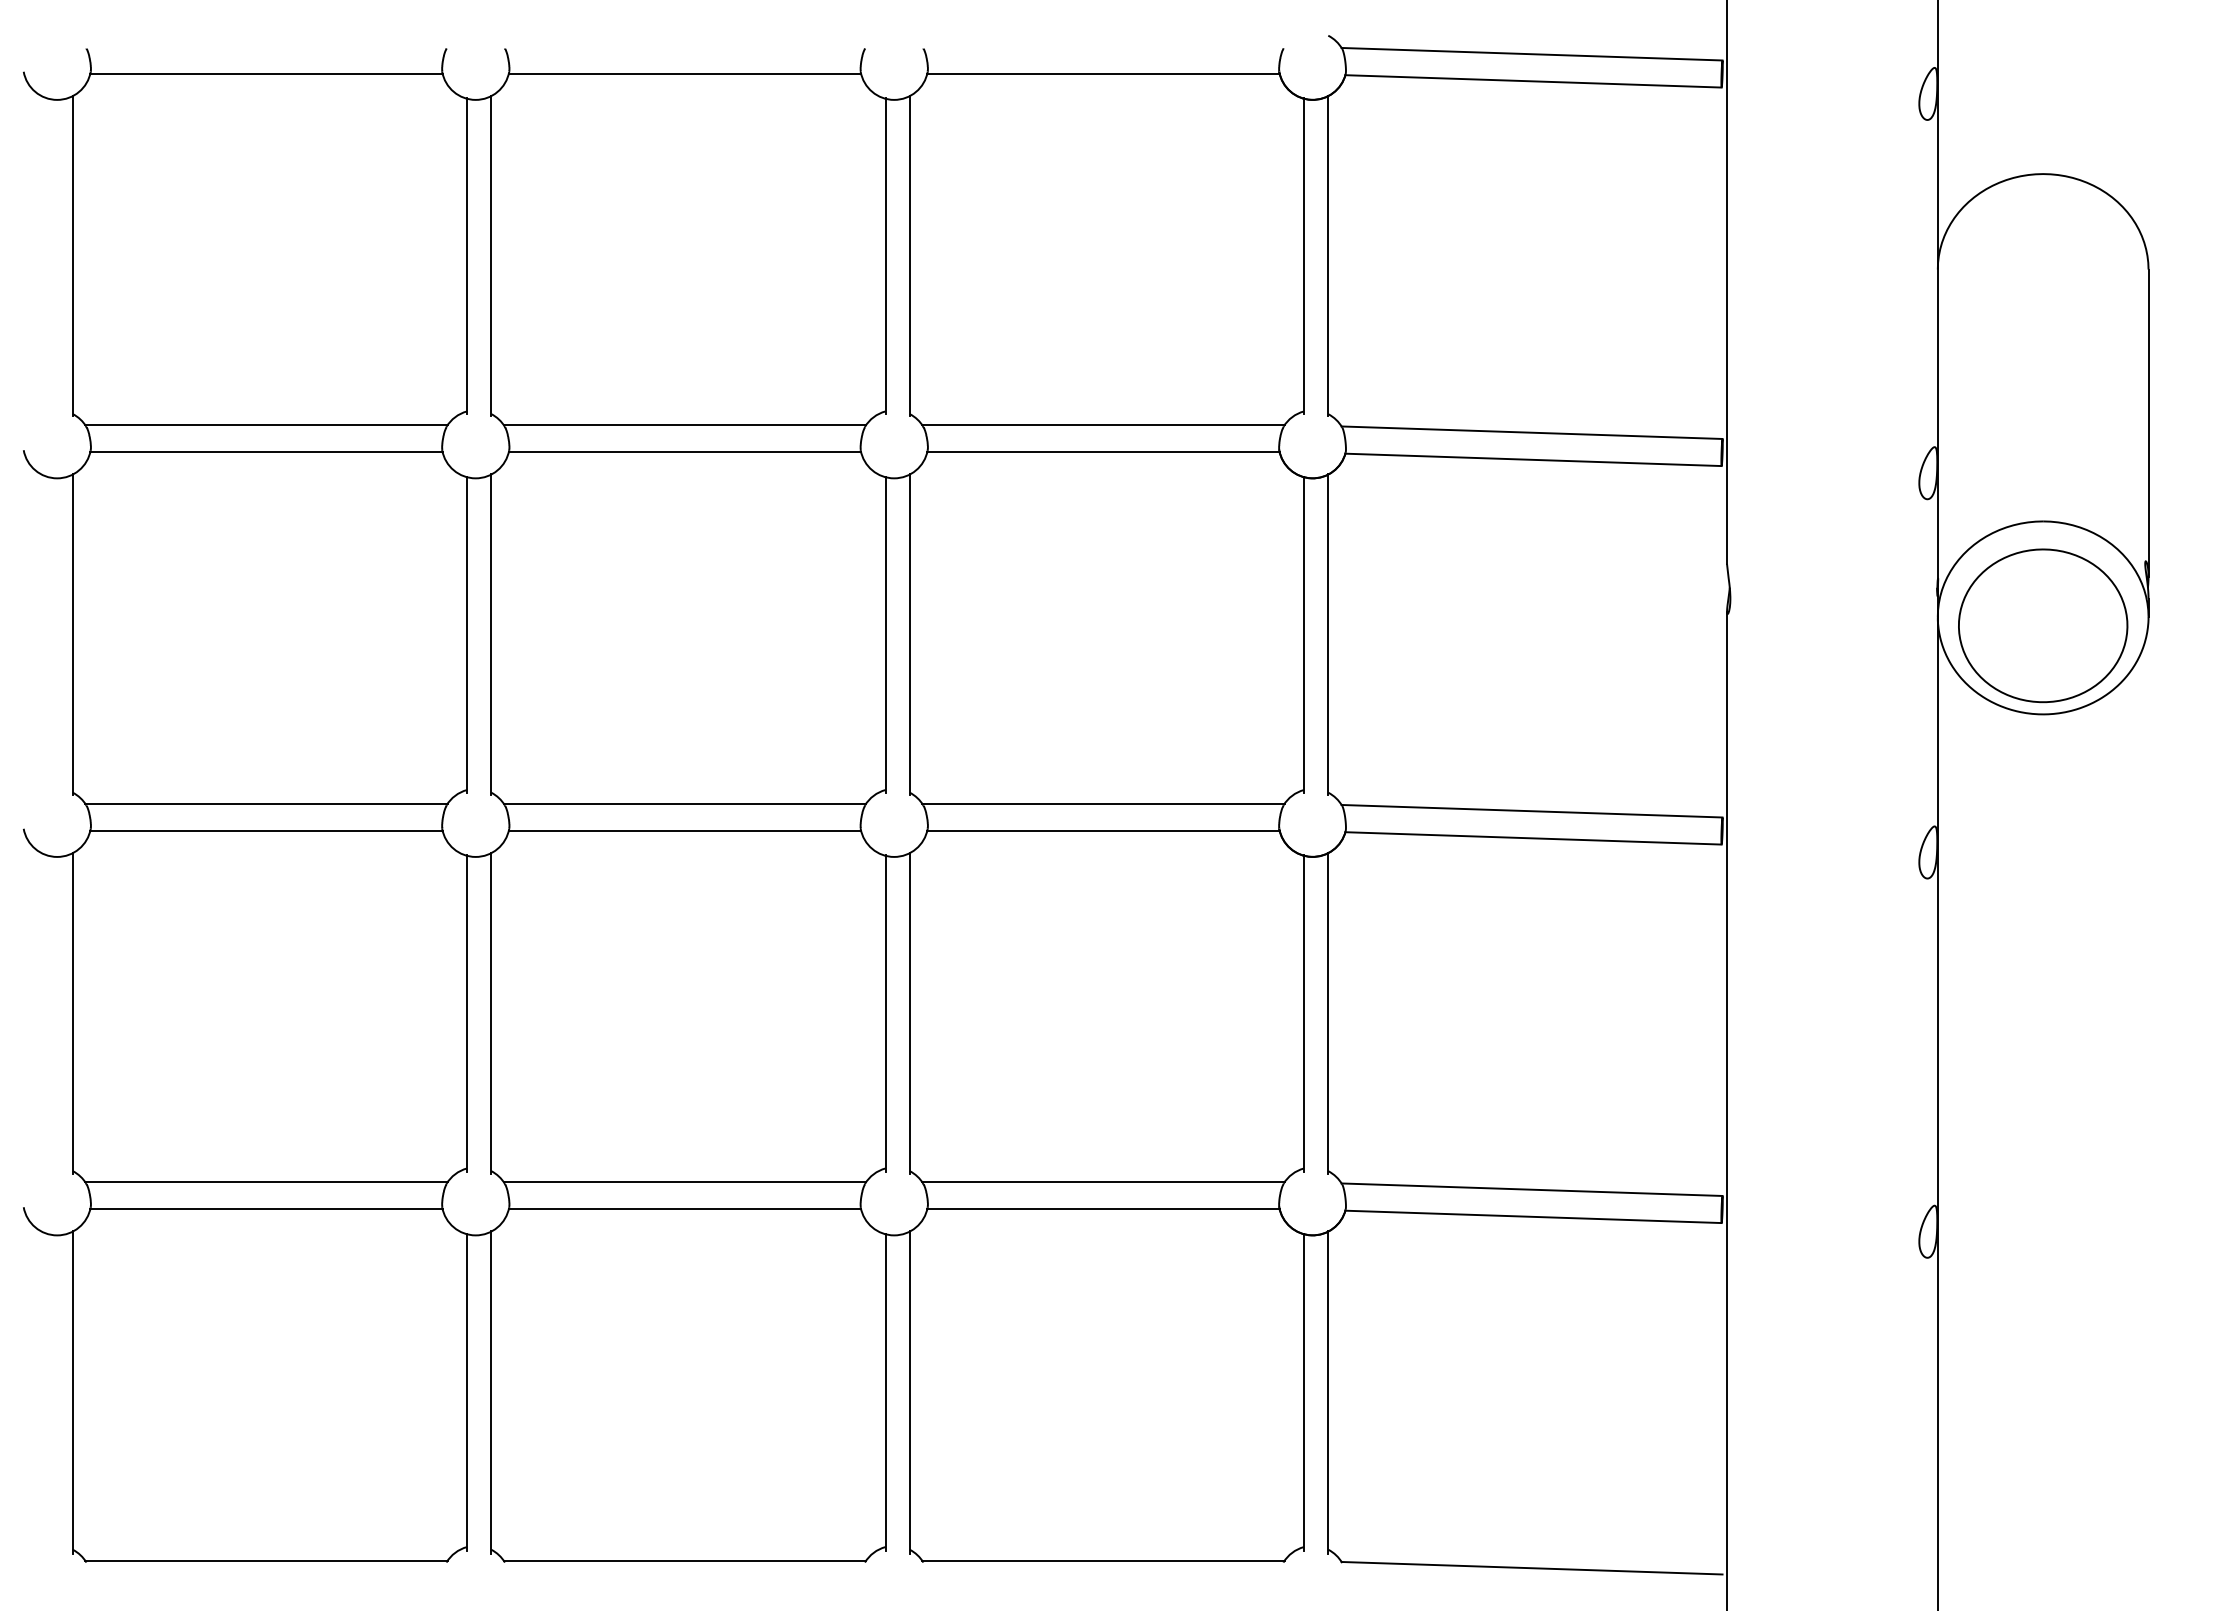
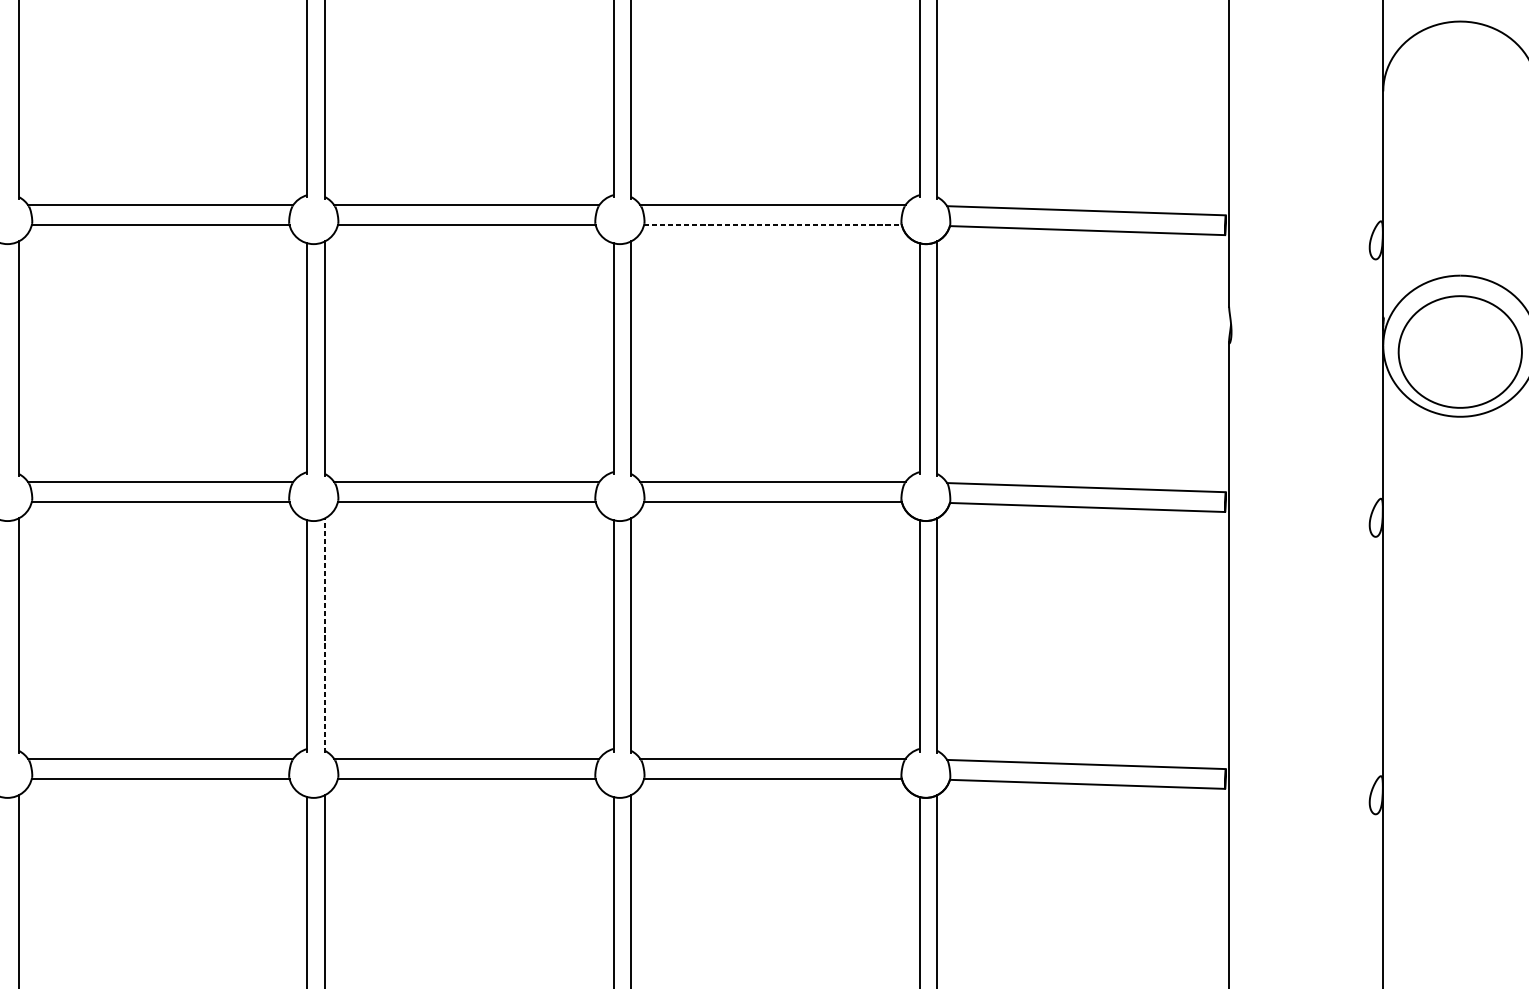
line: (1104, 452) -> (773, 225), solid -> dashed
line: (491, 1013) -> (325, 635), solid -> dashed

